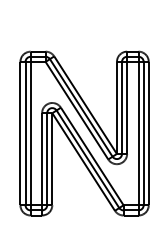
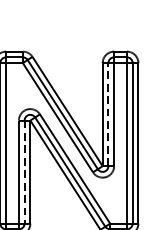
line: (122, 107) -> (108, 114), solid -> dashed
line: (47, 159) -> (24, 172), solid -> dashed

